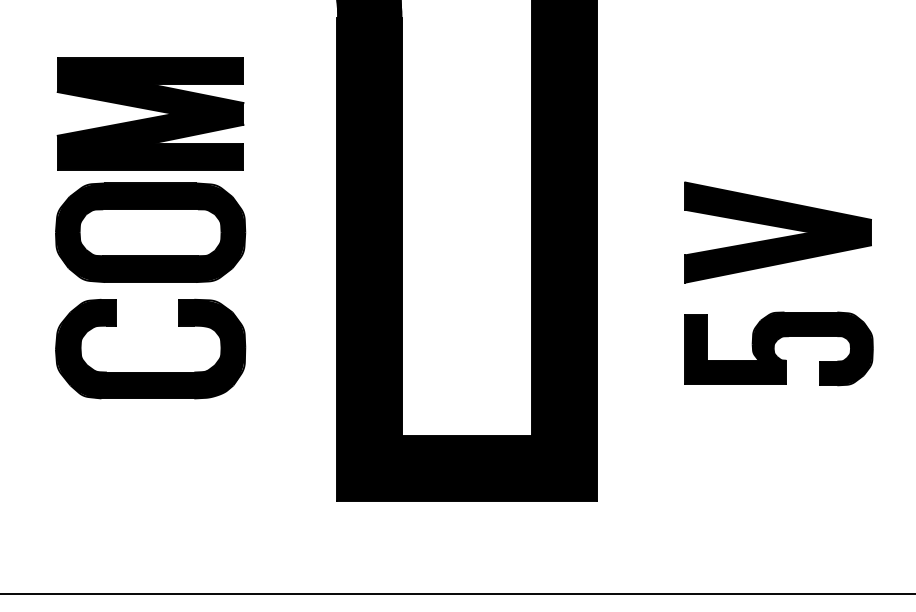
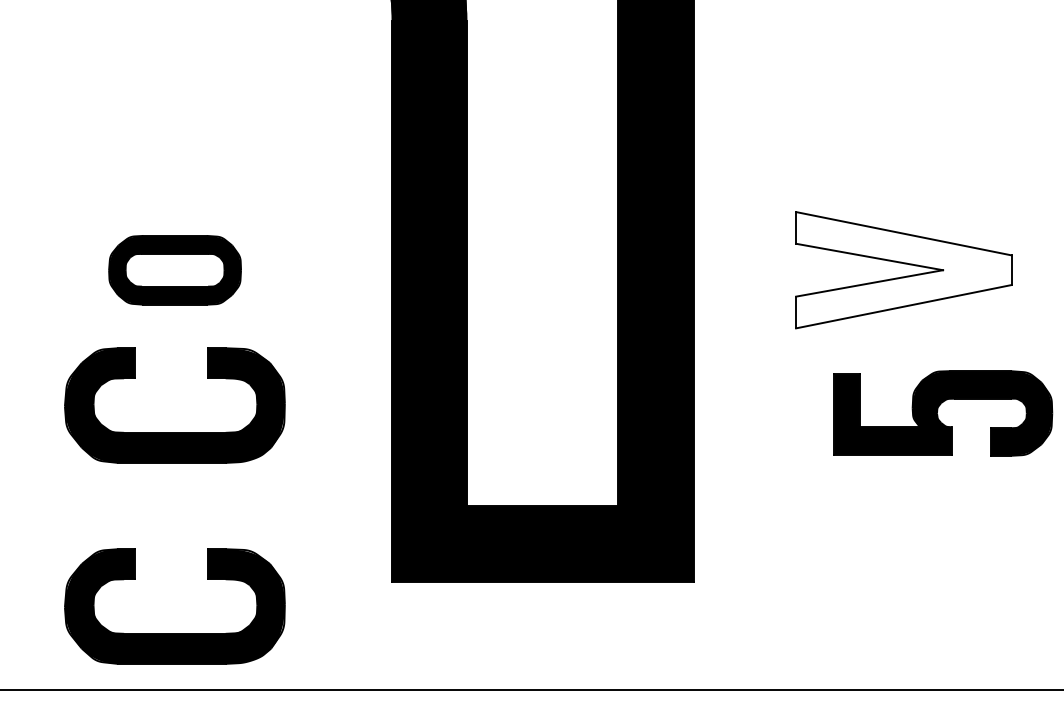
part: (150, 113) -> (174, 131), removed
part: (150, 232) -> (174, 270), size x0.6
fill: (778, 232) -> (904, 270), removed
part: (778, 348) -> (942, 413), moved
part: (150, 545) -> (174, 633), added

